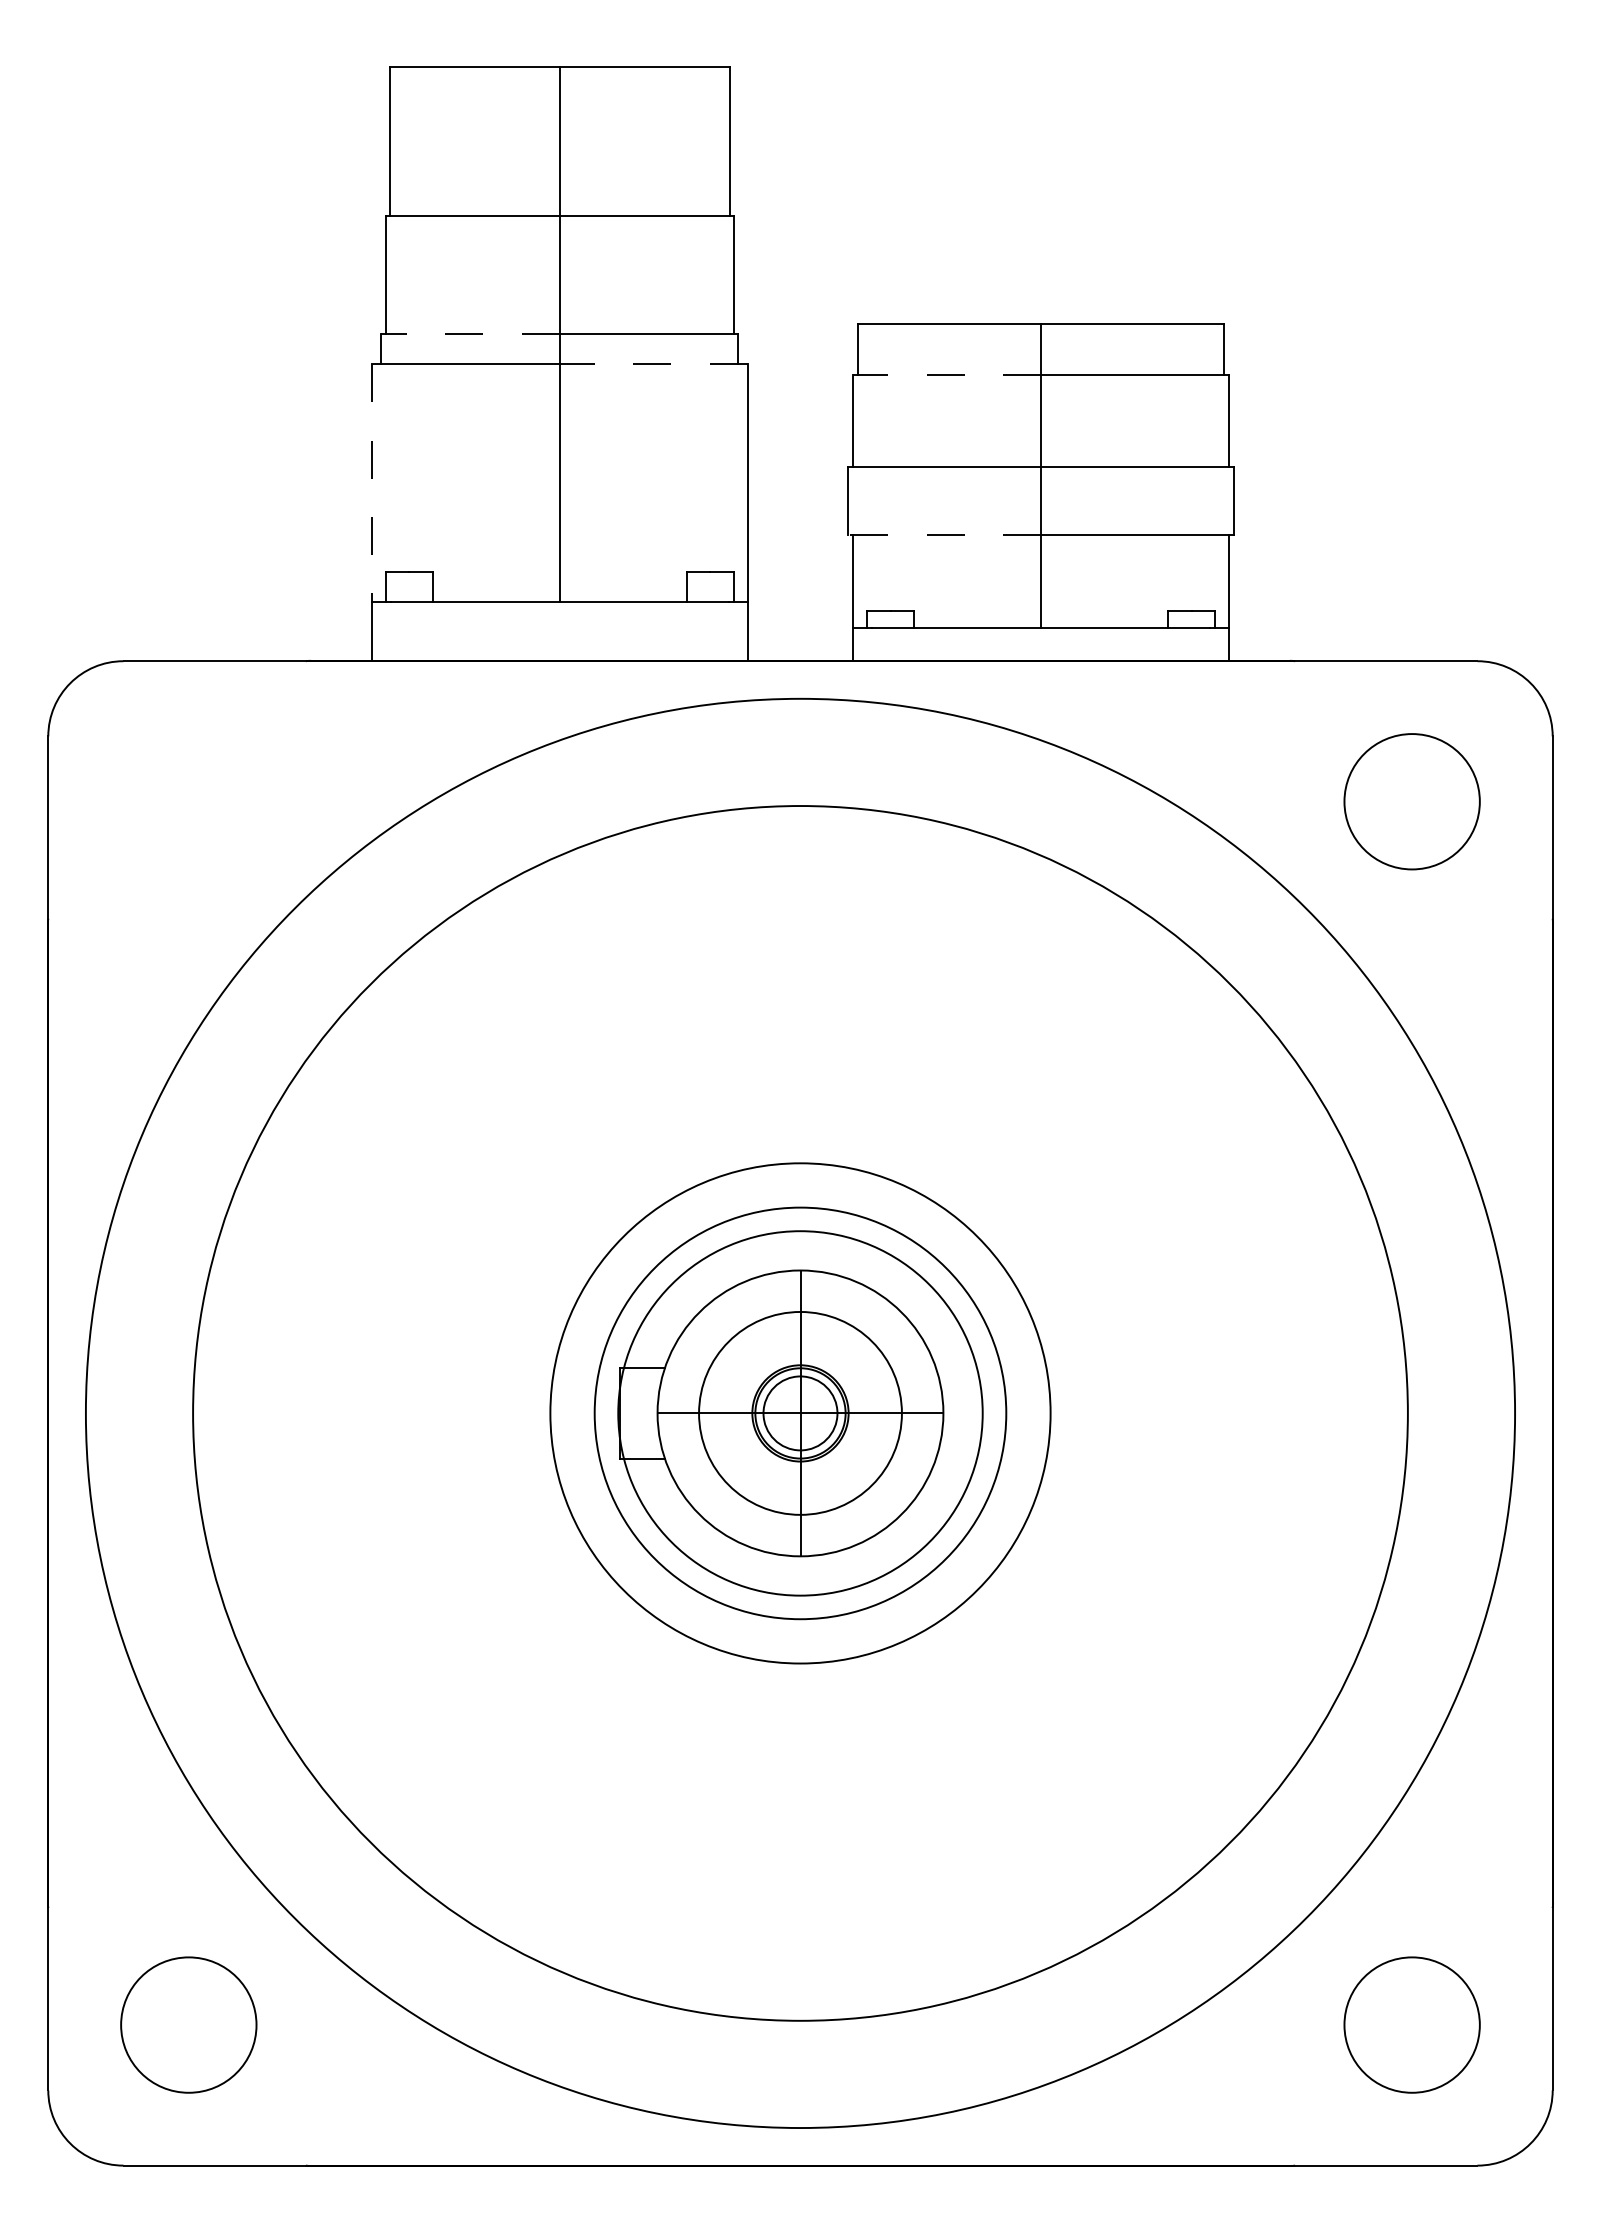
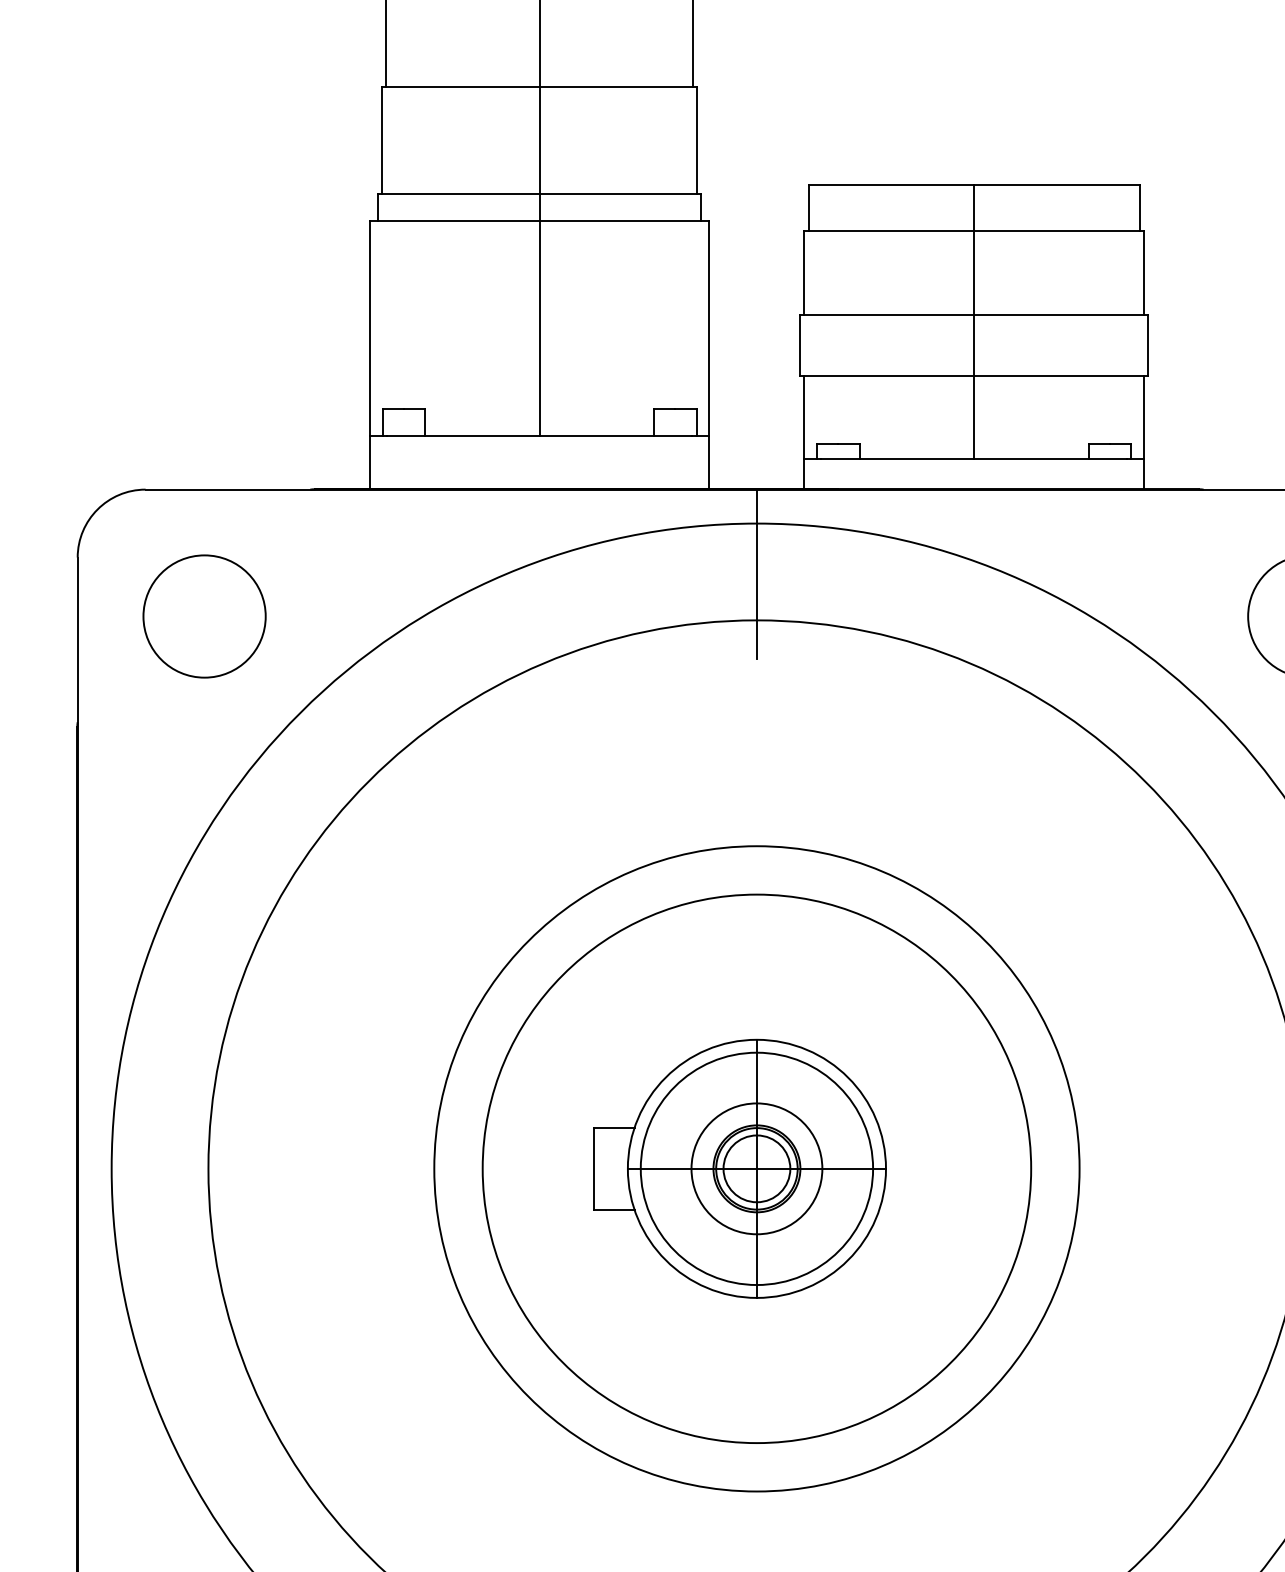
line: (469, 334) -> (458, 194), dashed -> solid
line: (653, 364) -> (624, 221), dashed -> solid
line: (946, 374) -> (888, 230), dashed -> solid
line: (371, 482) -> (369, 328), dashed -> solid
line: (944, 534) -> (886, 375), dashed -> solid
line: (800, 754) -> (756, 573), added
circle: (188, 801) -> (204, 616), added
circle: (800, 1412) -> (756, 1168), size x0.71
circle: (800, 1413) -> (756, 1168), size x0.62
circle: (800, 1413) -> (756, 1168), size x1.43
circle: (800, 1413) -> (756, 1168), size x1.67

